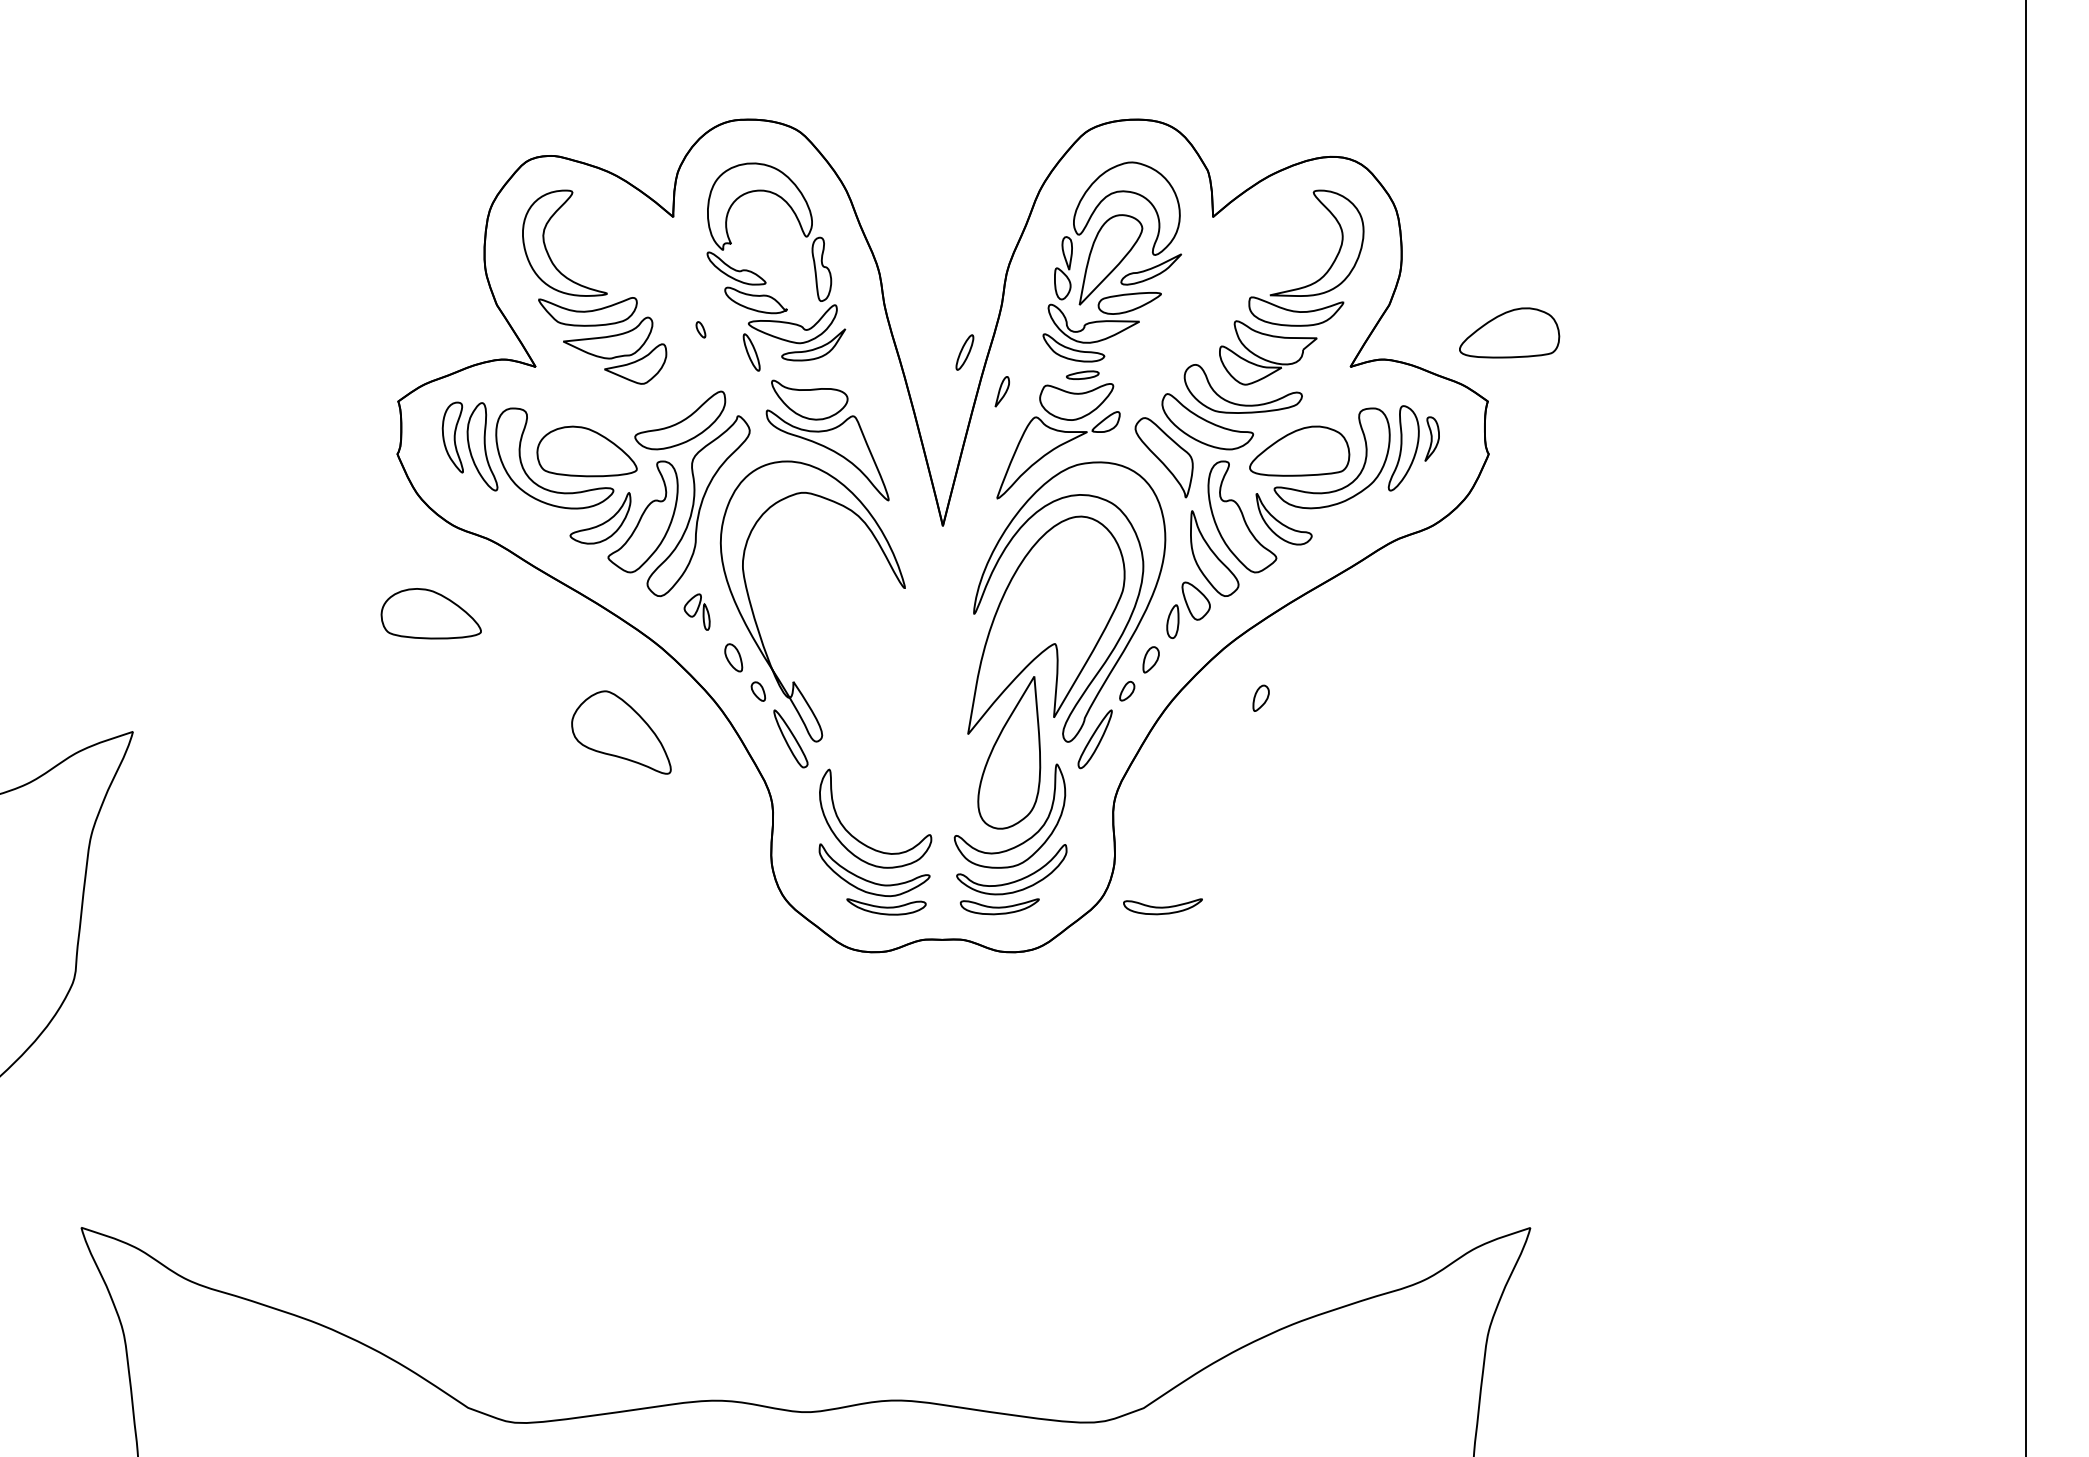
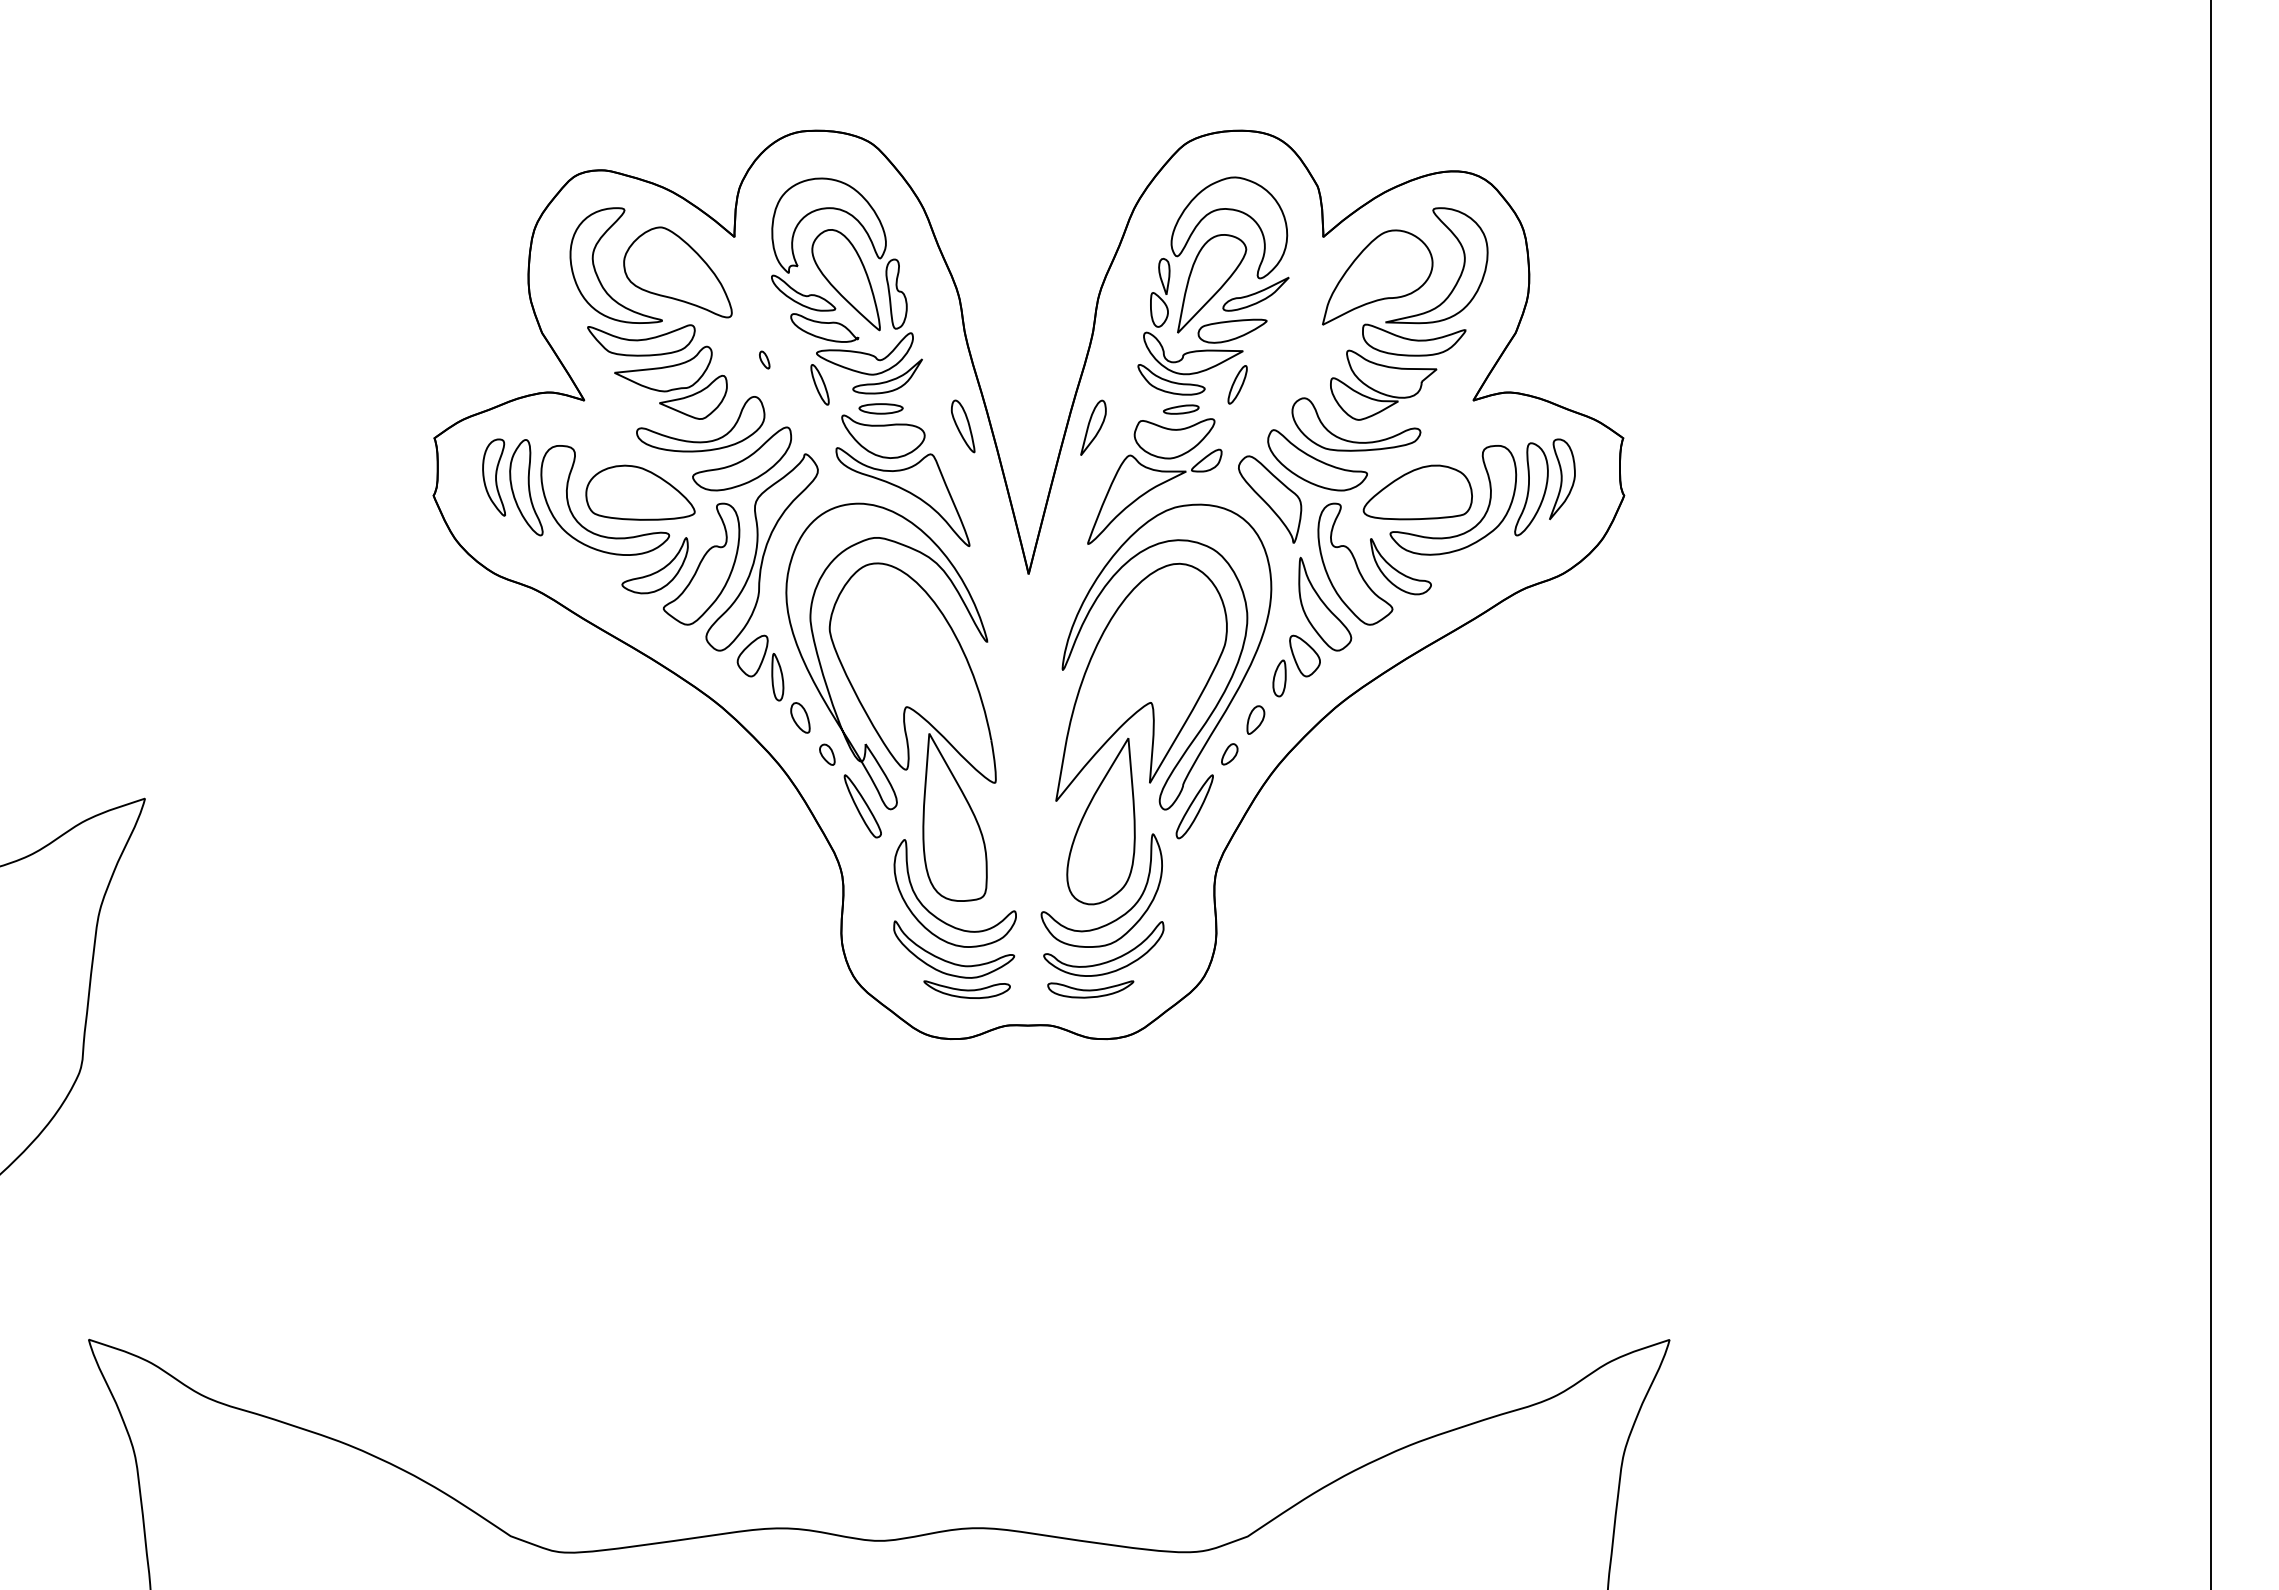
part: (1262, 254) -> (1377, 277), added
part: (775, 256) -> (845, 280), added
part: (1509, 332) -> (1646, 363), removed
part: (964, 352) -> (1237, 384), moved
part: (807, 374) -> (880, 408), added
part: (882, 390) -> (962, 426), added
part: (1002, 391) -> (1093, 427), size x1.67
part: (642, 404) -> (700, 441), added
part: (1432, 439) -> (1562, 479), size x1.67
part: (697, 611) -> (760, 667), size x1.67
part: (431, 613) -> (470, 669), removed
part: (836, 670) -> (912, 731), added
part: (1260, 697) -> (1375, 761), removed
part: (621, 732) -> (677, 272), moved
part: (1162, 906) -> (1268, 989), removed

